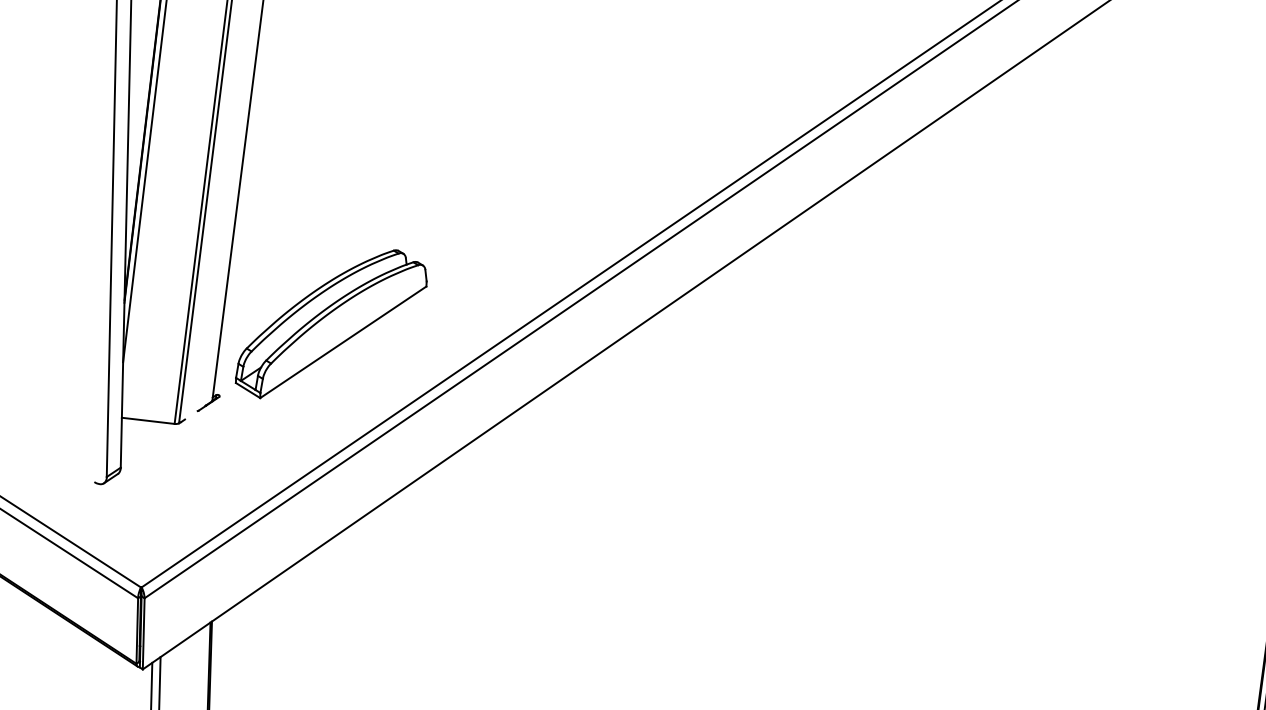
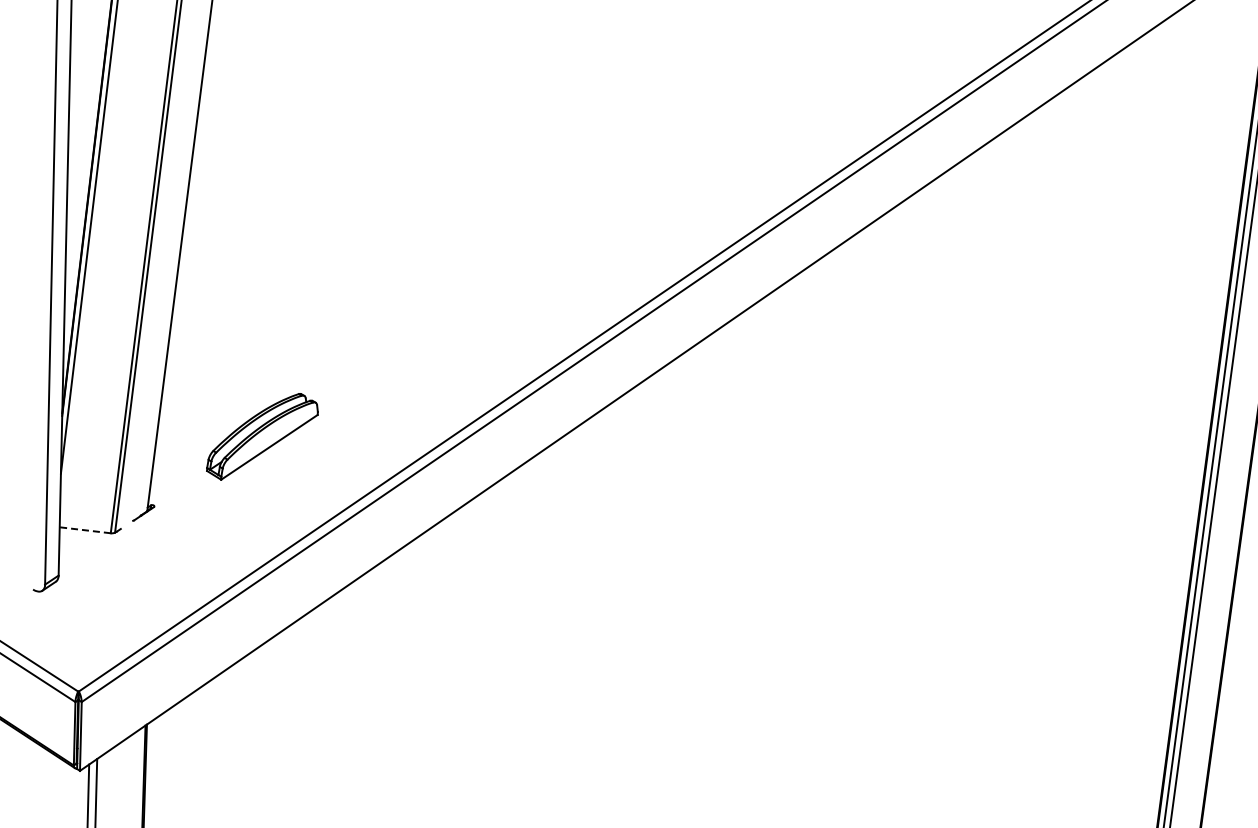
part: (331, 323) -> (262, 436), size x0.6
line: (148, 421) -> (85, 530), solid -> dashed

